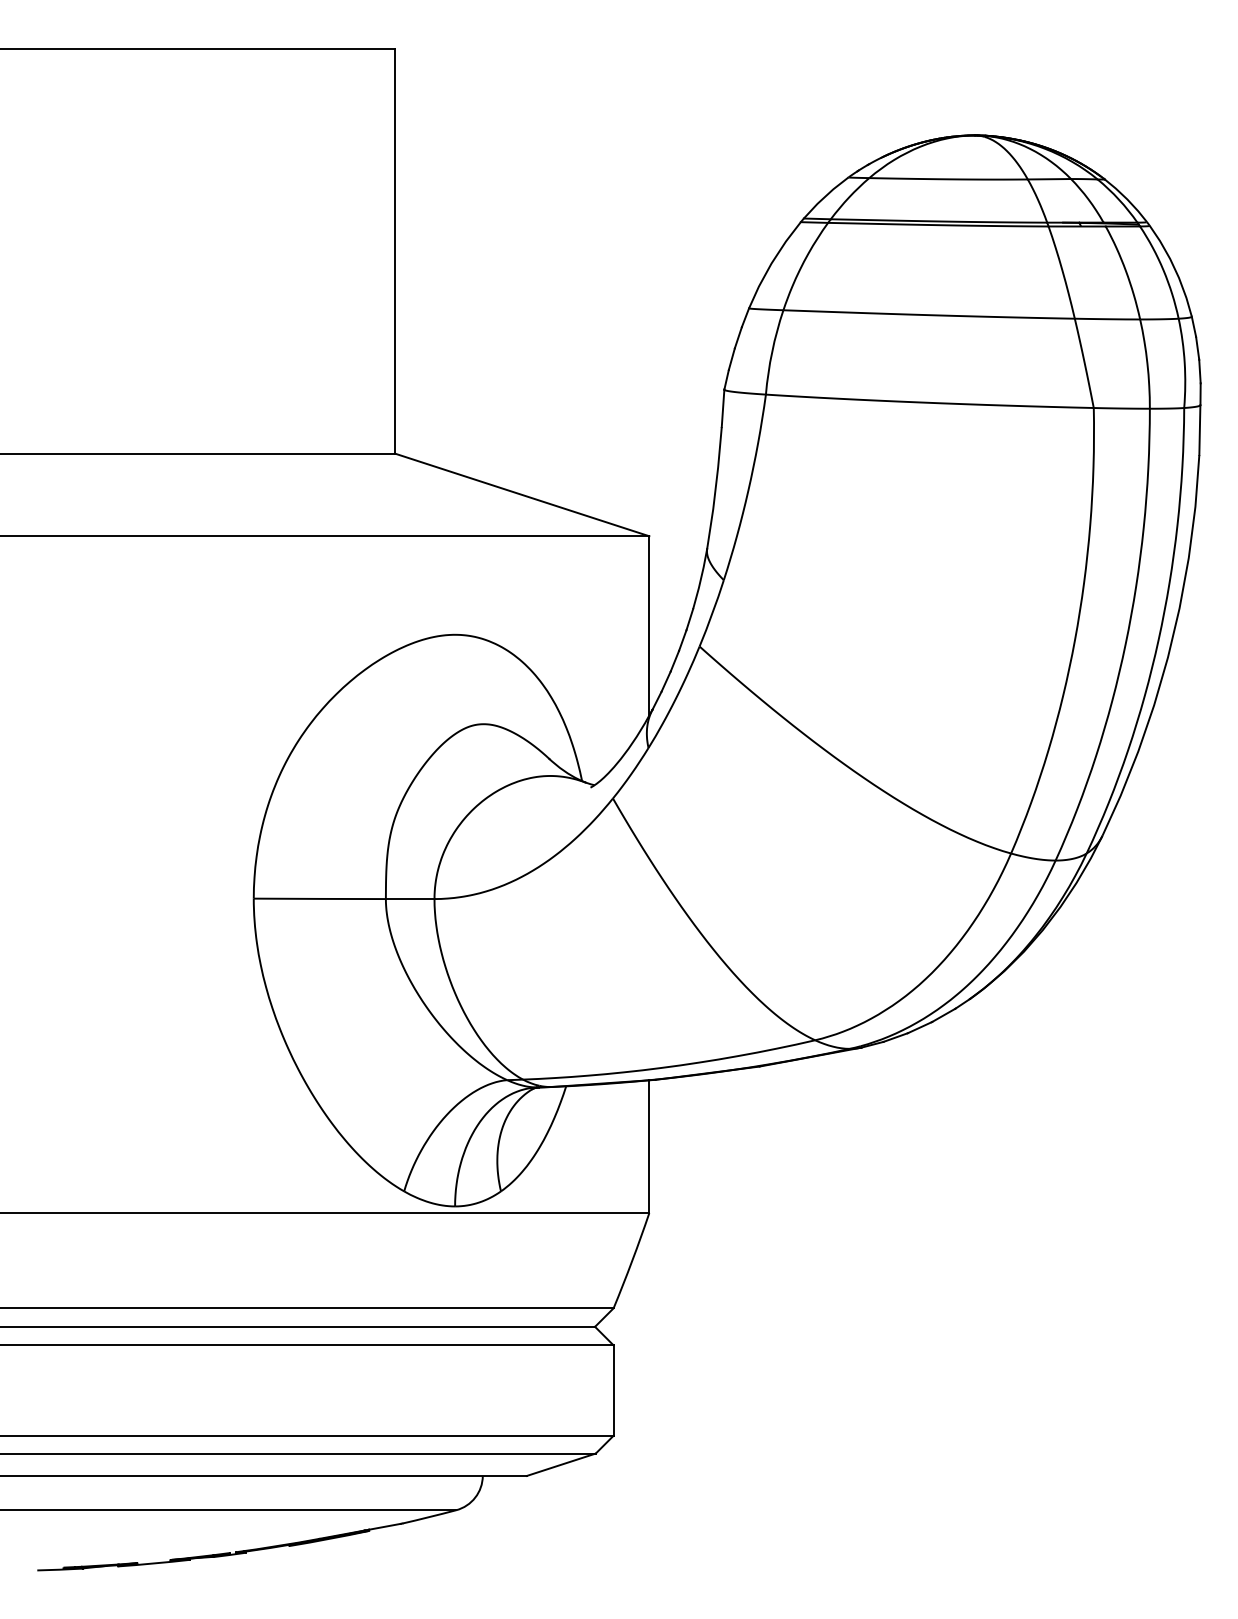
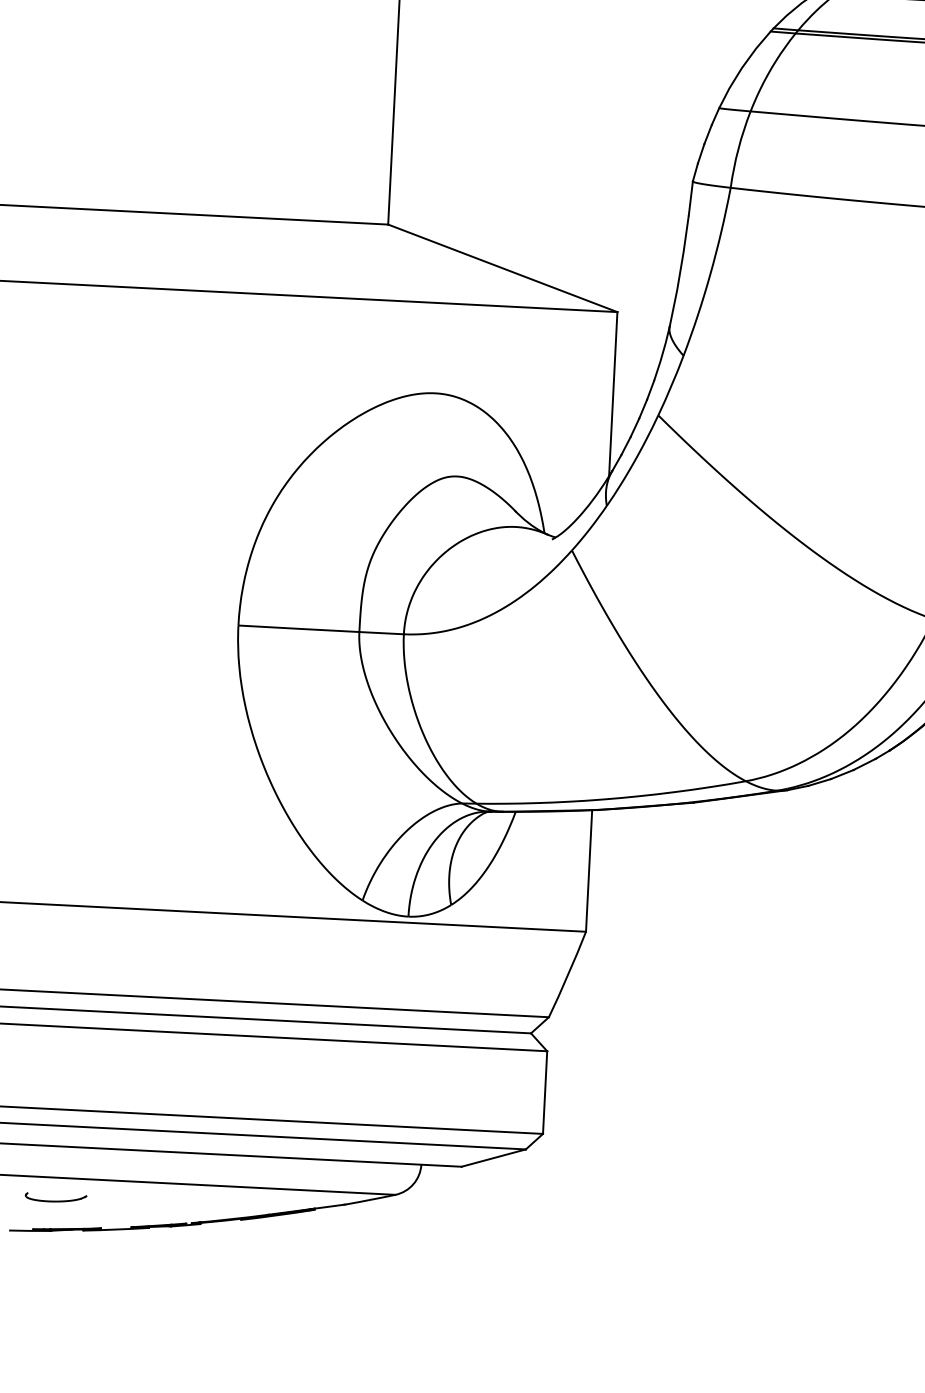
part: (86, 1532) -> (55, 1198), added

